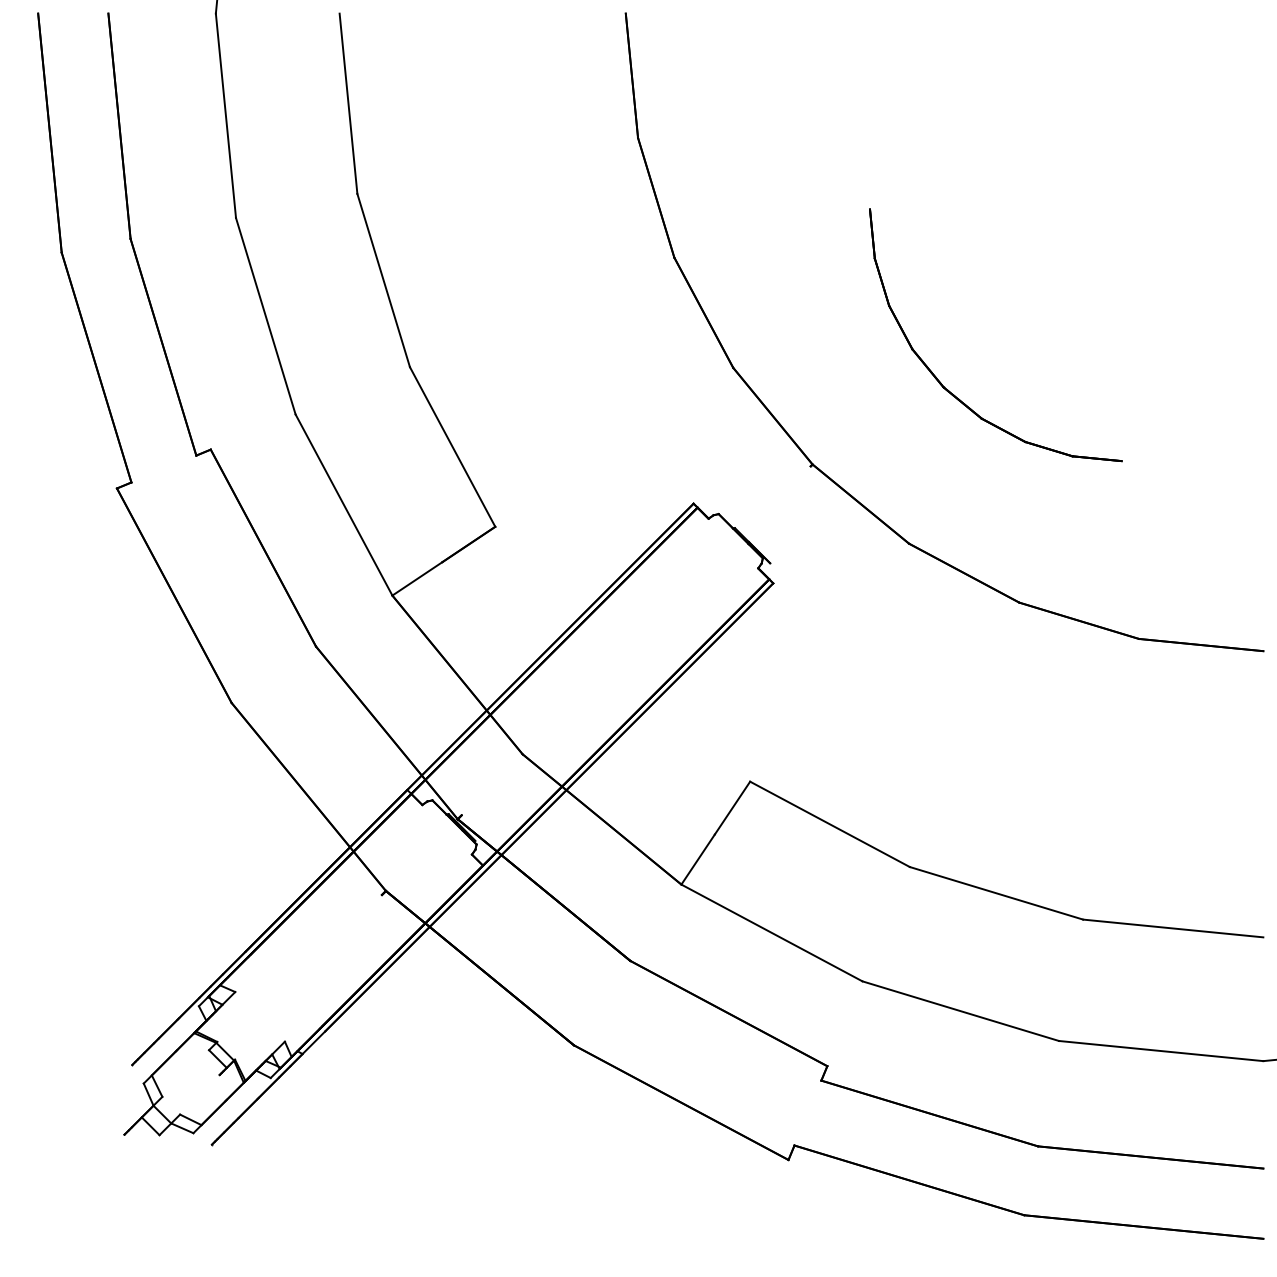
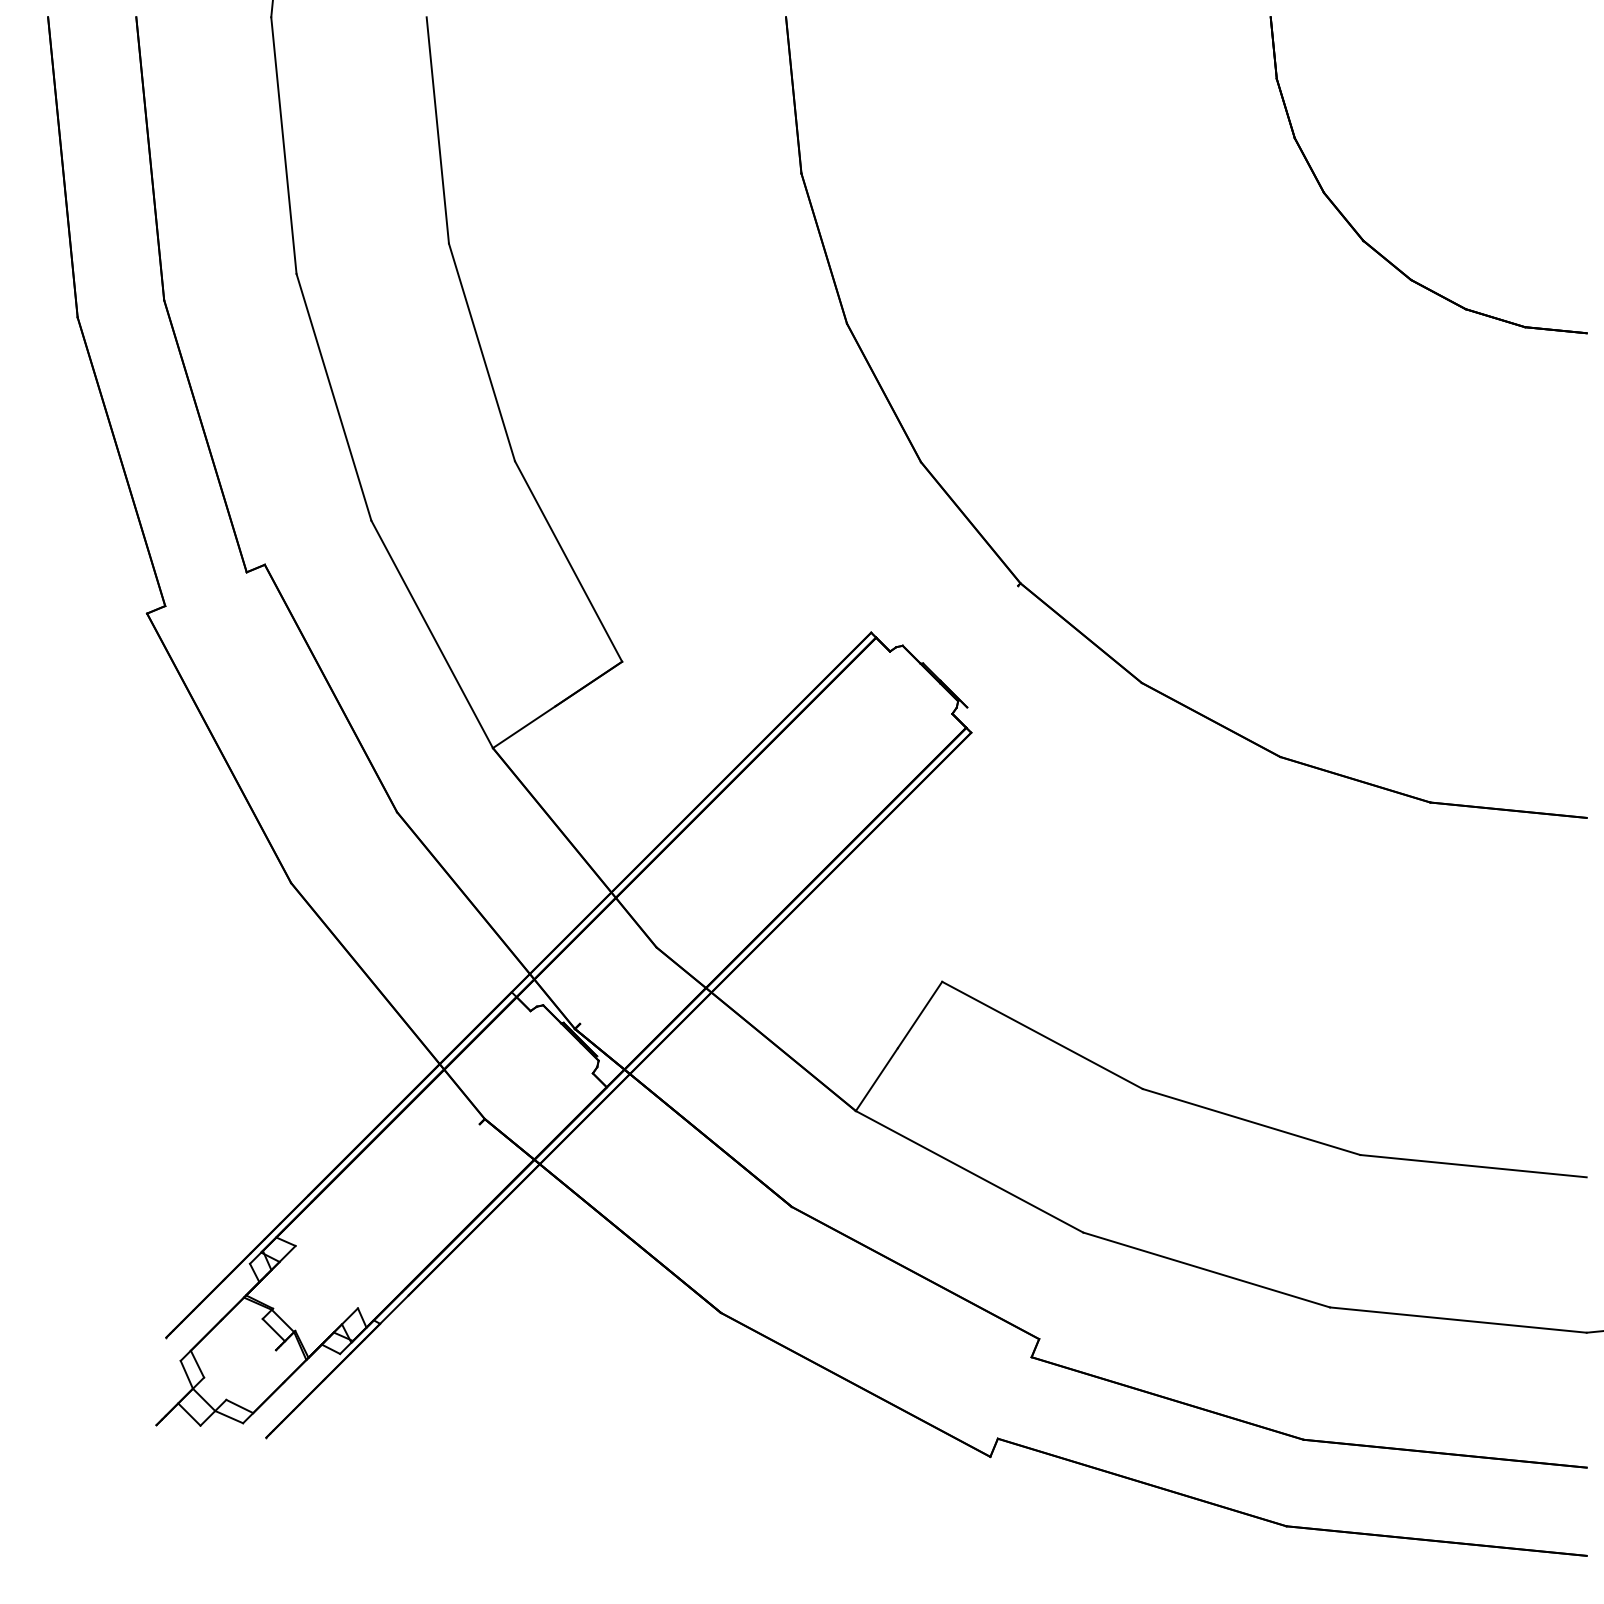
part: (939, 380) -> (1357, 231), moved

